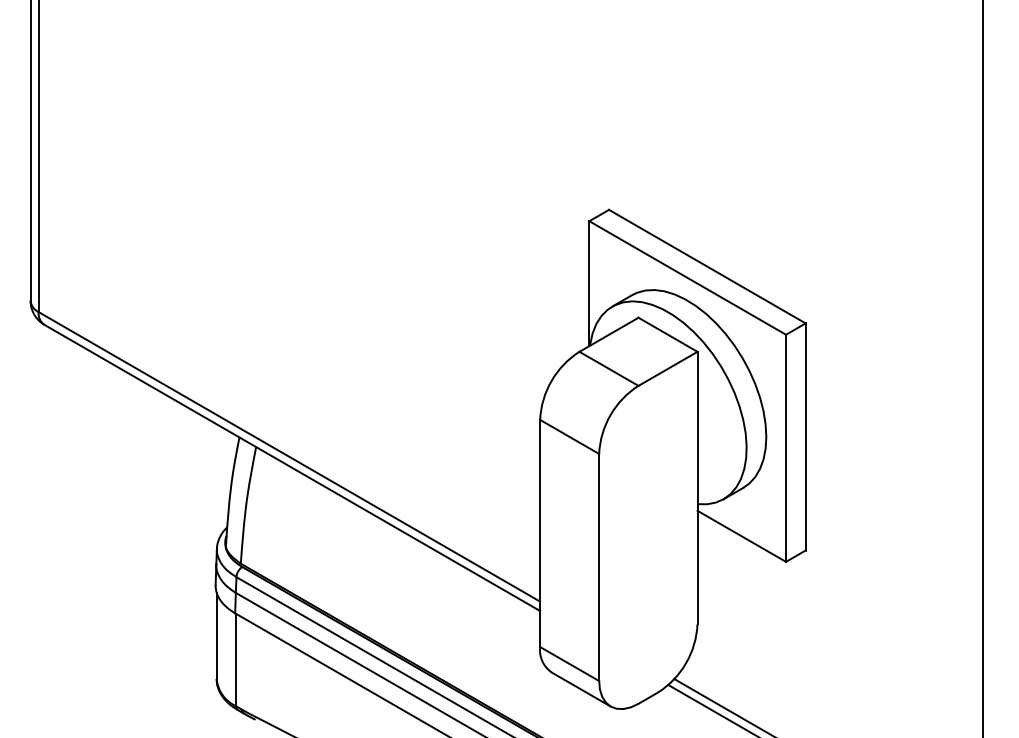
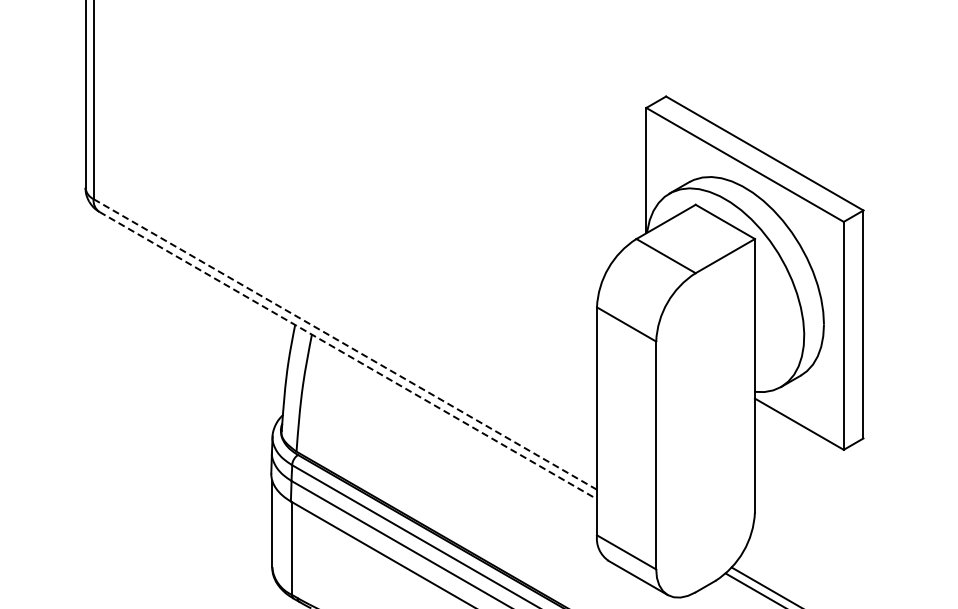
line: (289, 456) -> (345, 344), solid -> dashed
line: (292, 468) -> (348, 356), solid -> dashed

